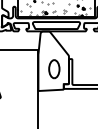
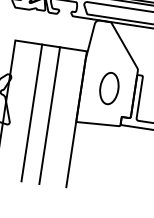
line: (12, 89) -> (31, 112), added
line: (22, 89) -> (49, 115), added

